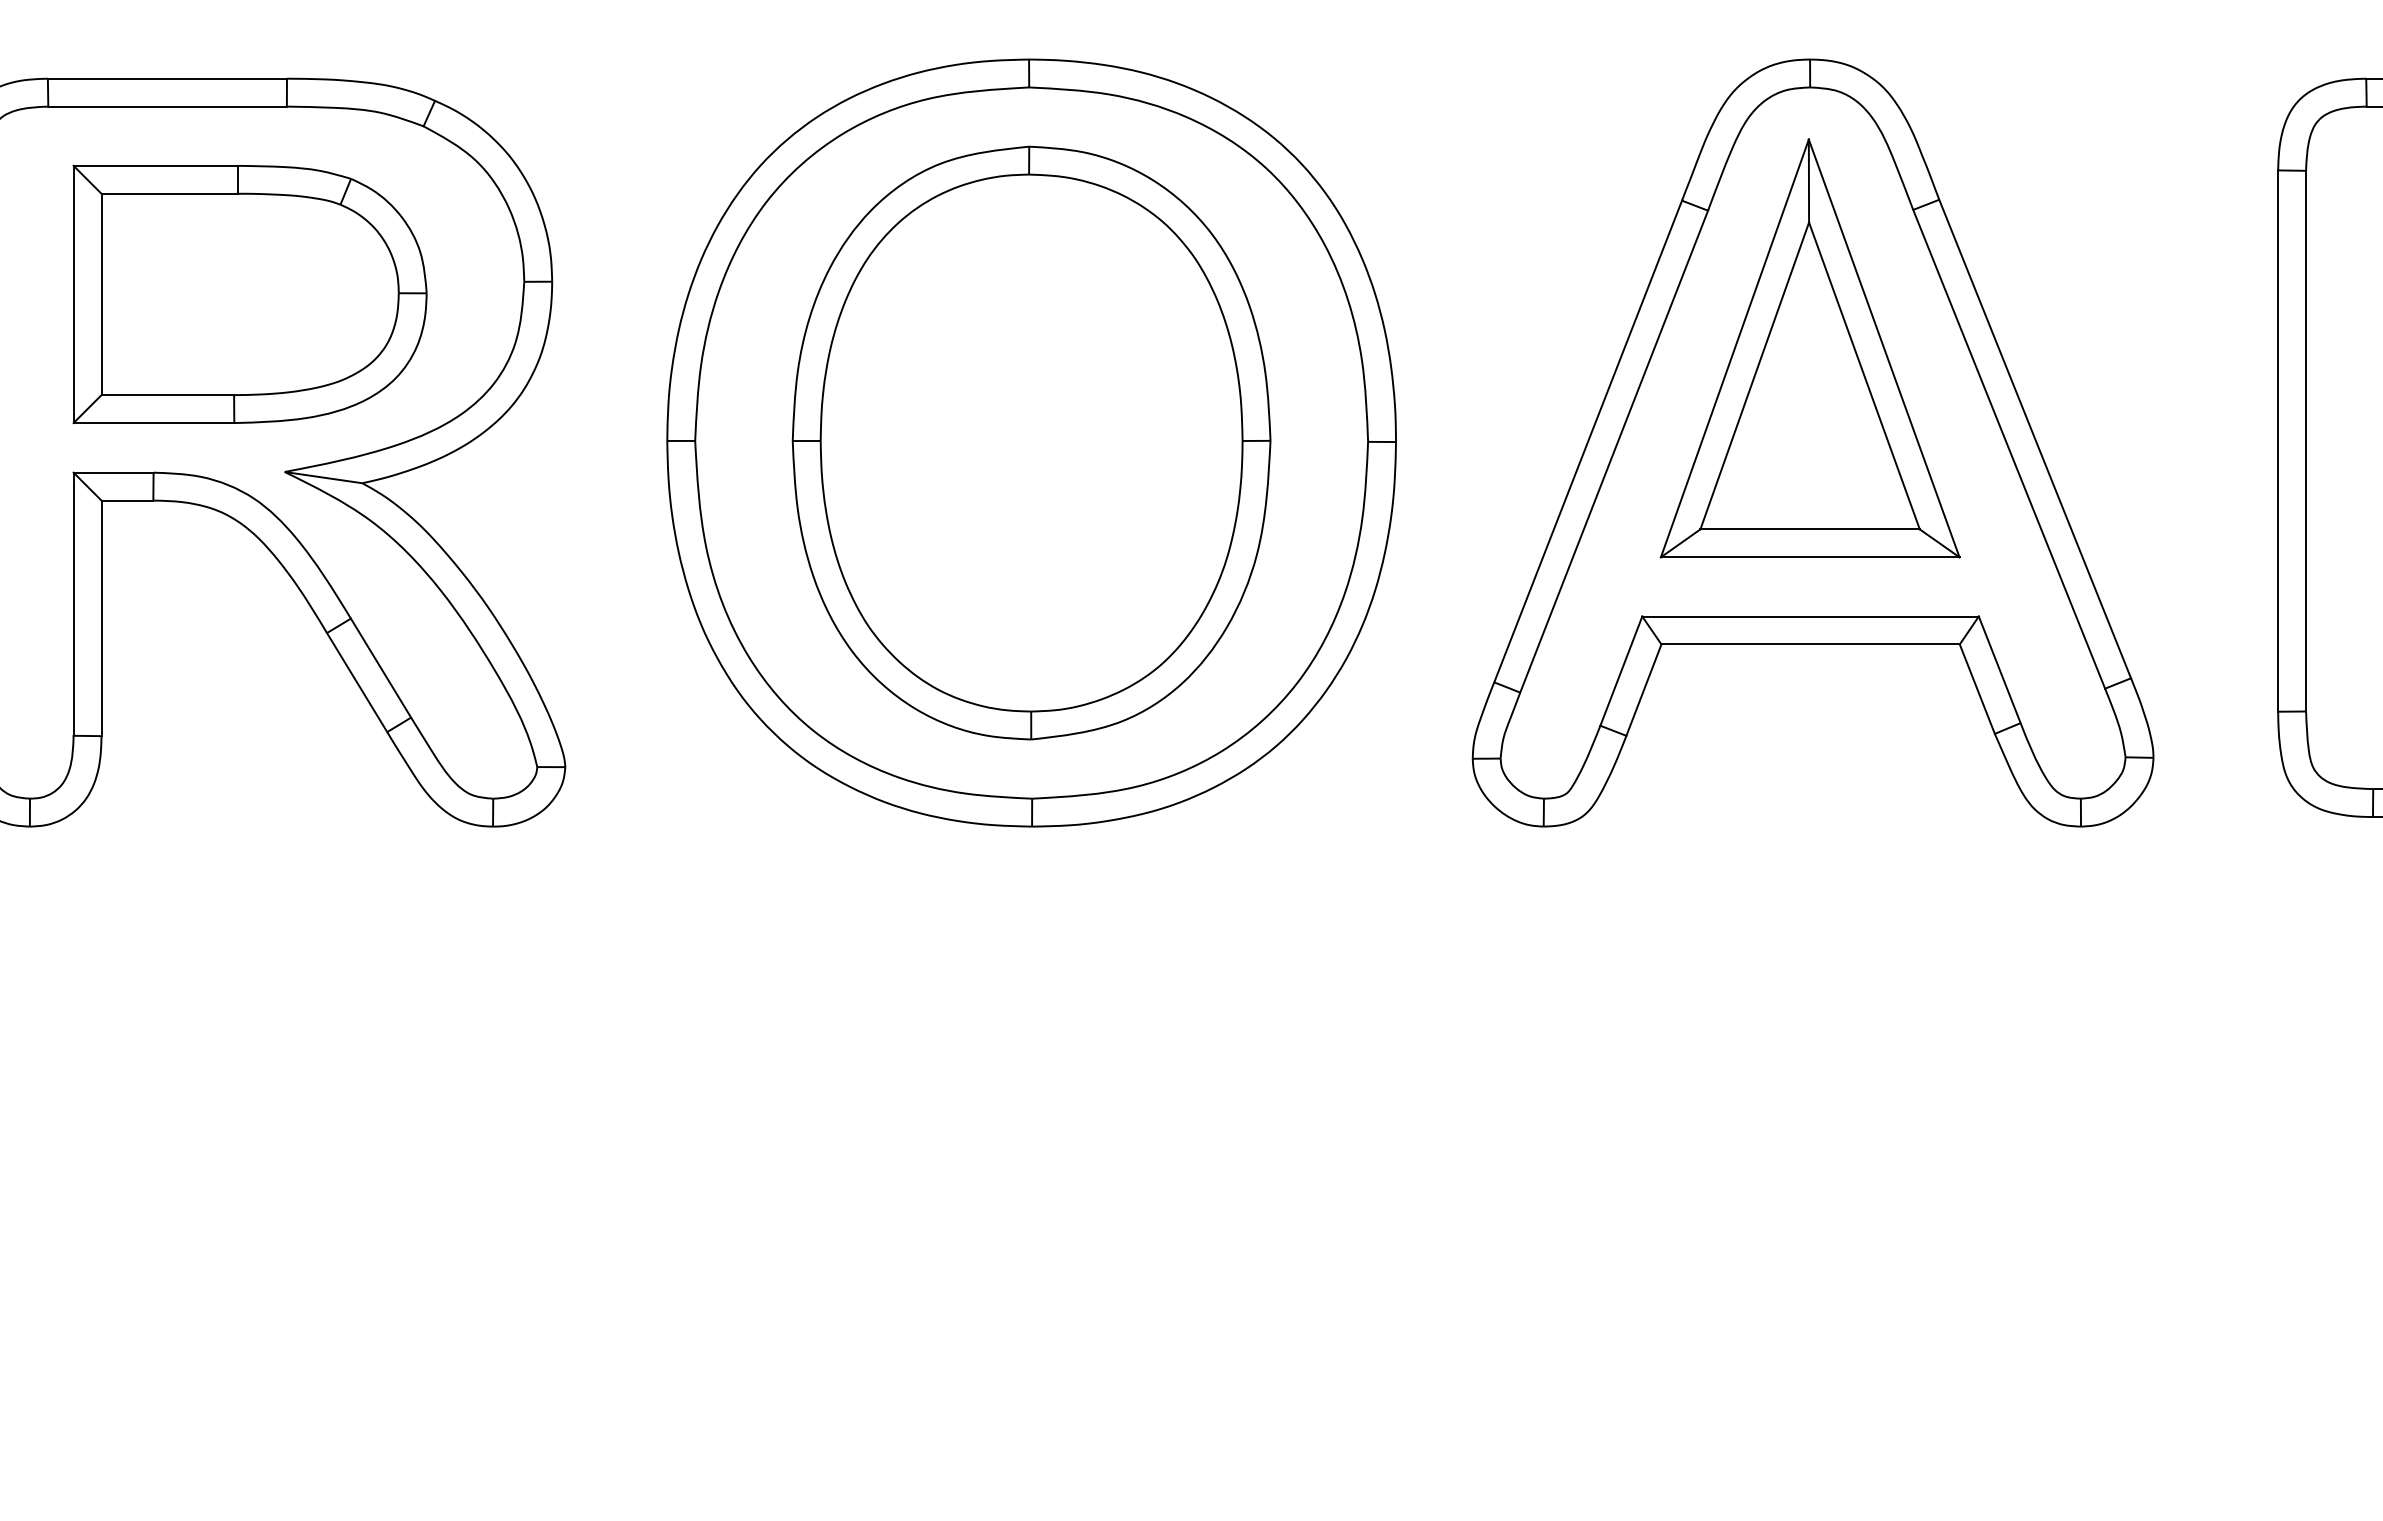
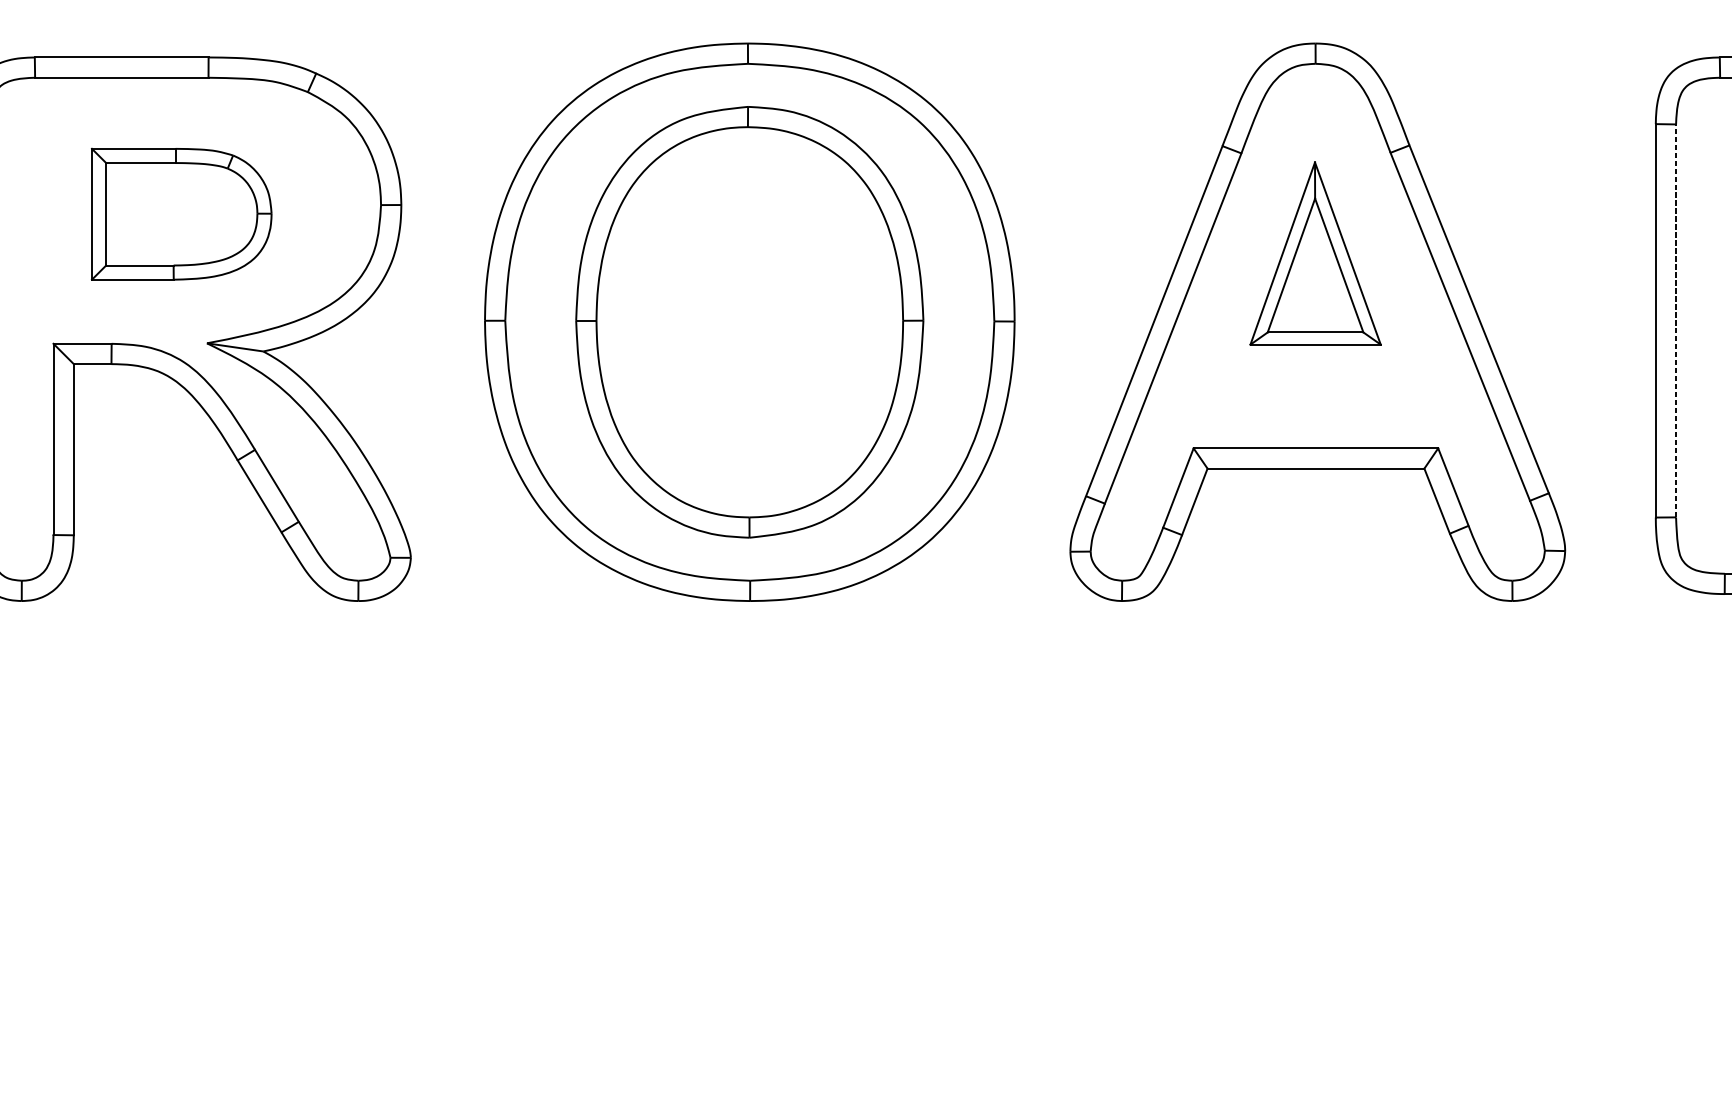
part: (249, 294) -> (181, 214), size x0.7
part: (1809, 348) -> (1315, 253), size x0.6
line: (2306, 440) -> (1676, 320), solid -> dashed

